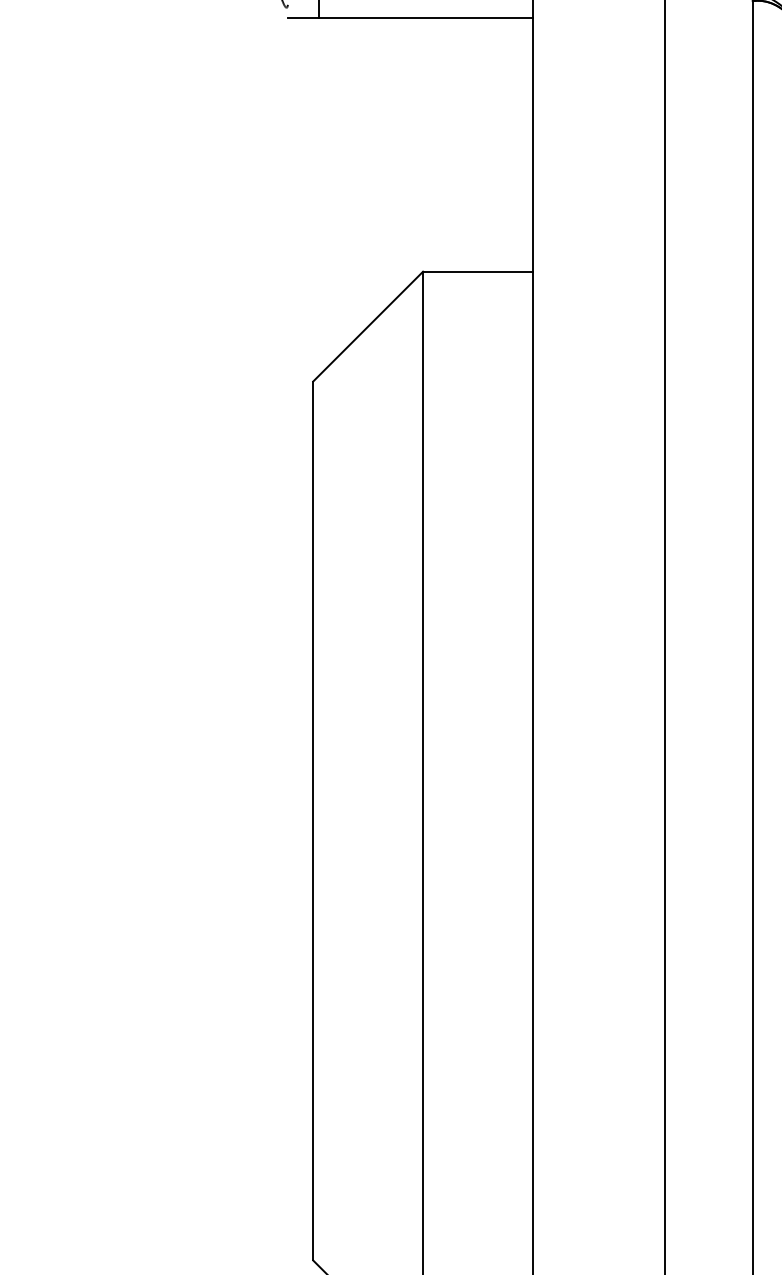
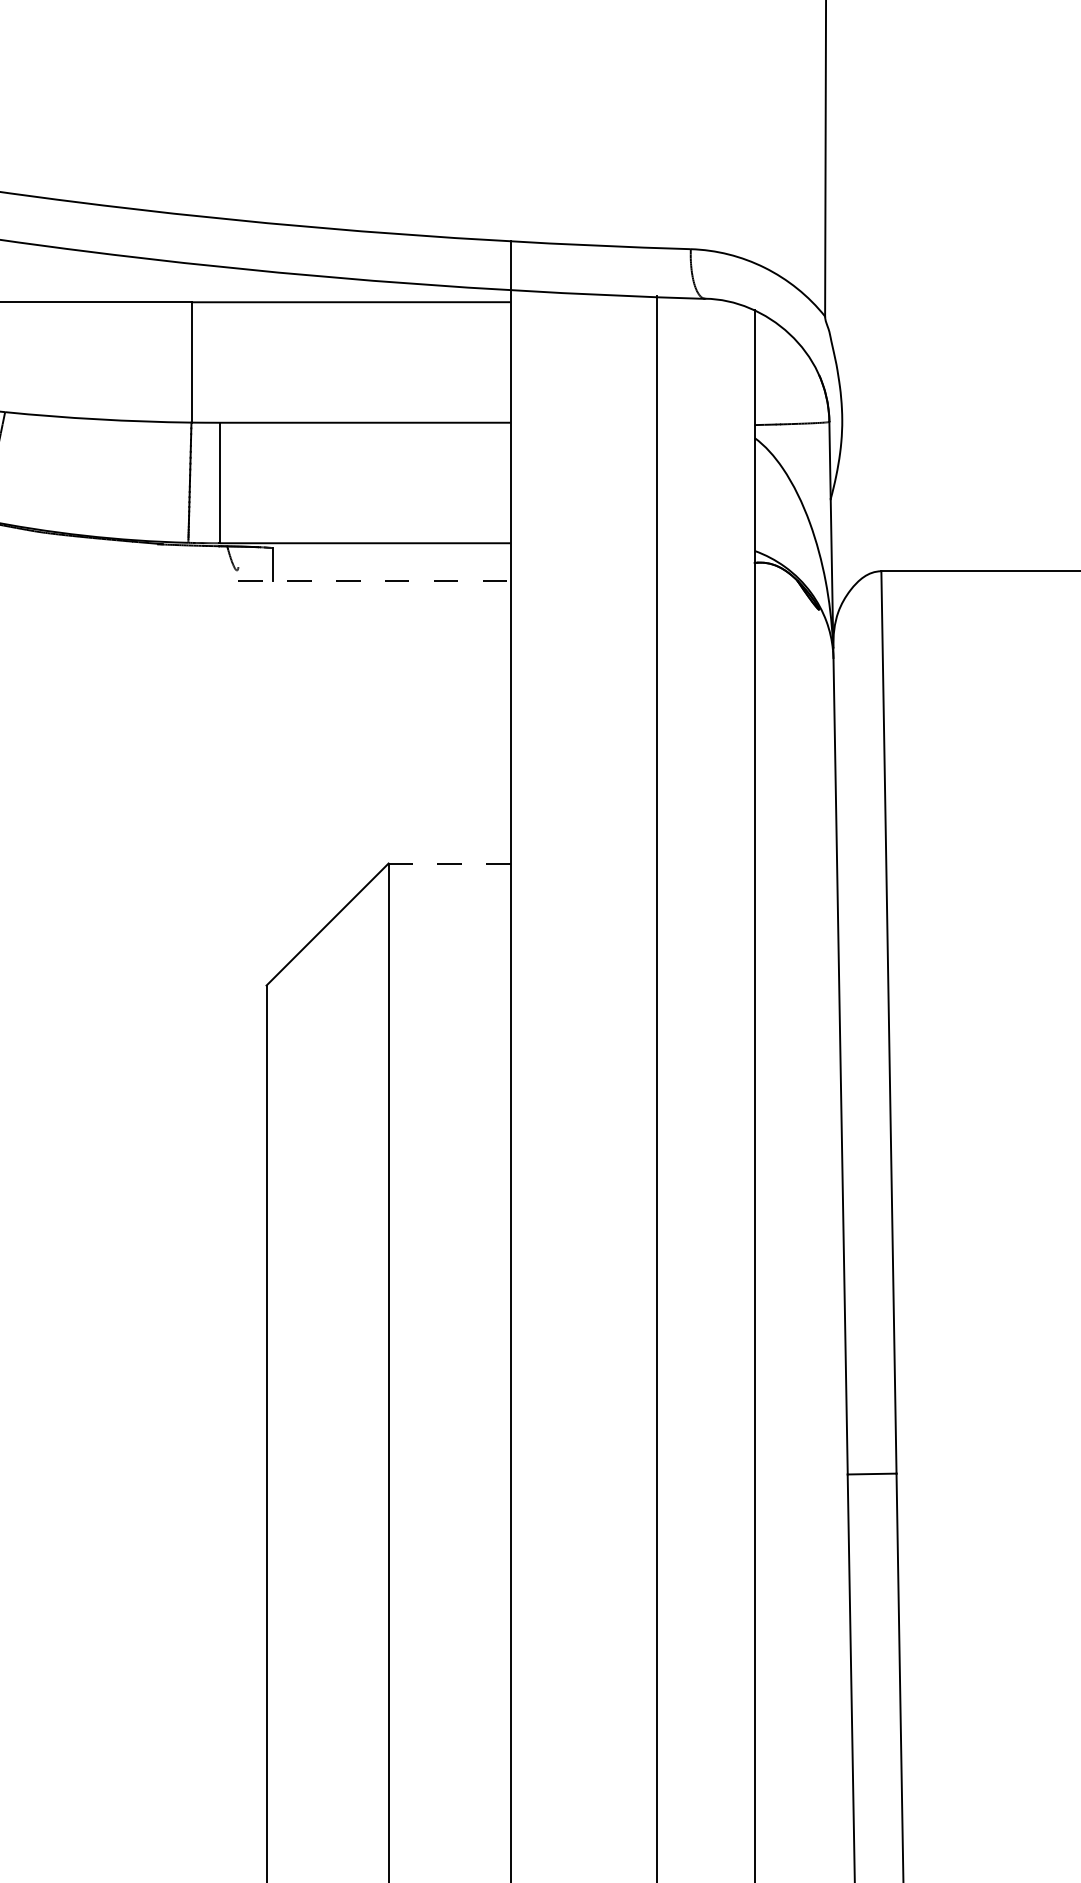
line: (411, 17) -> (375, 581), solid -> dashed
line: (477, 271) -> (449, 863), solid -> dashed

